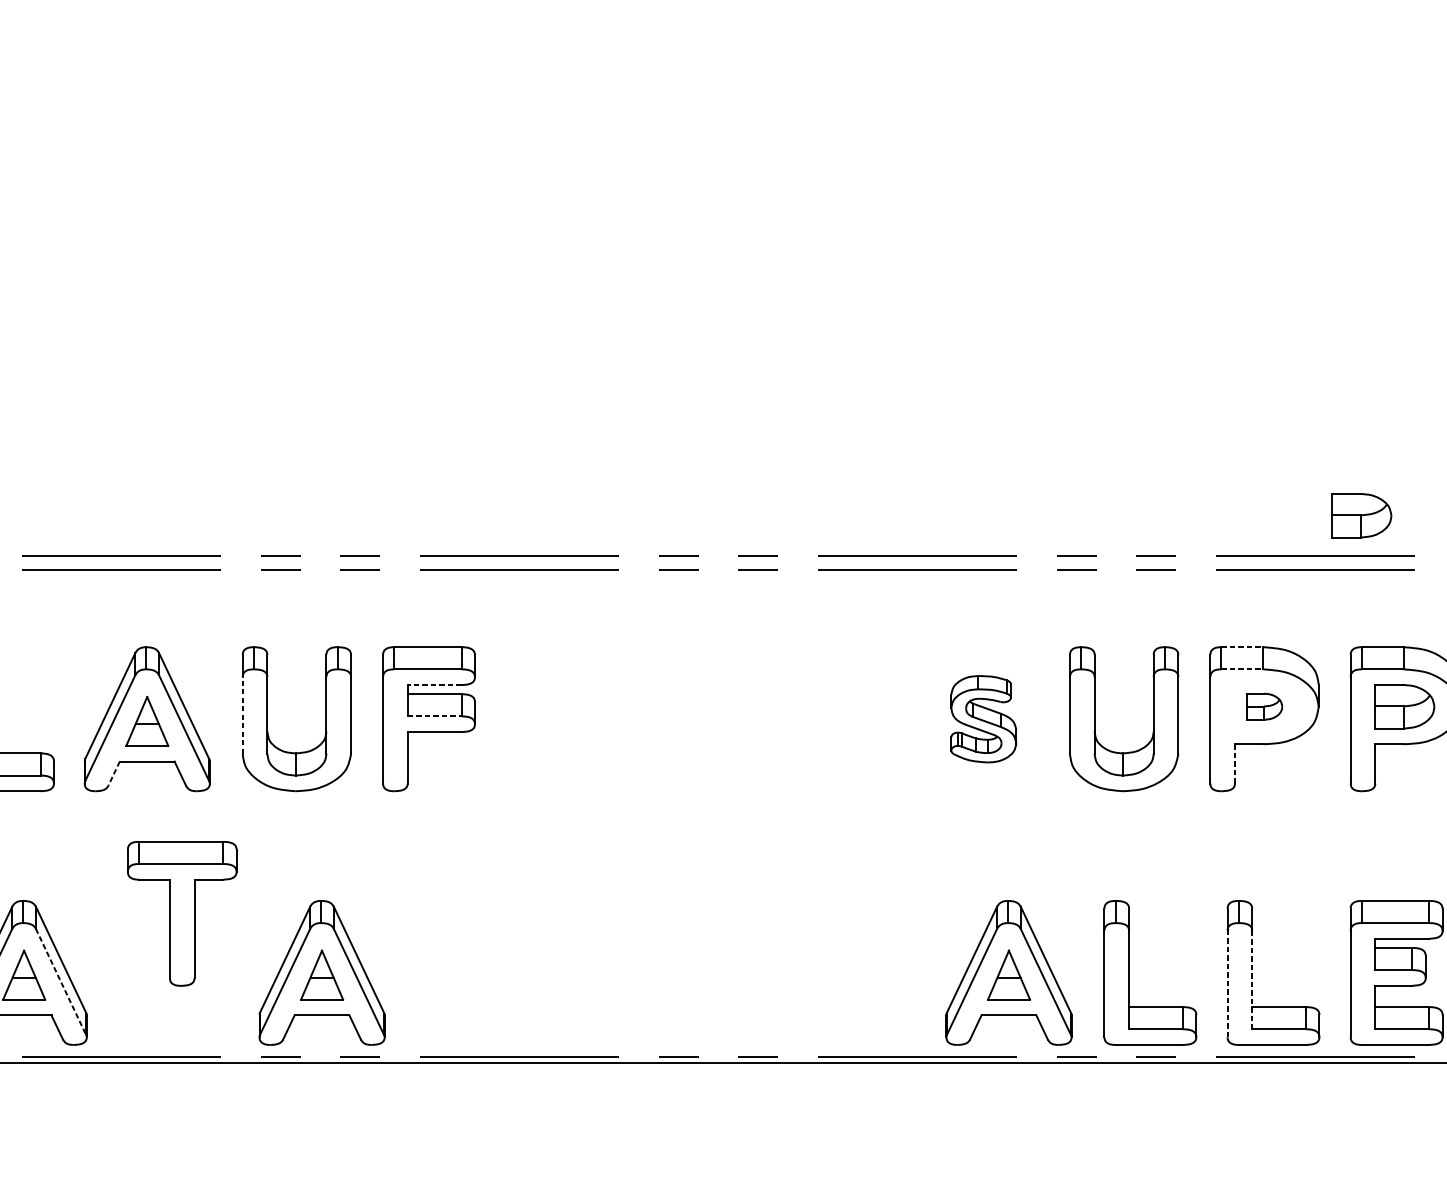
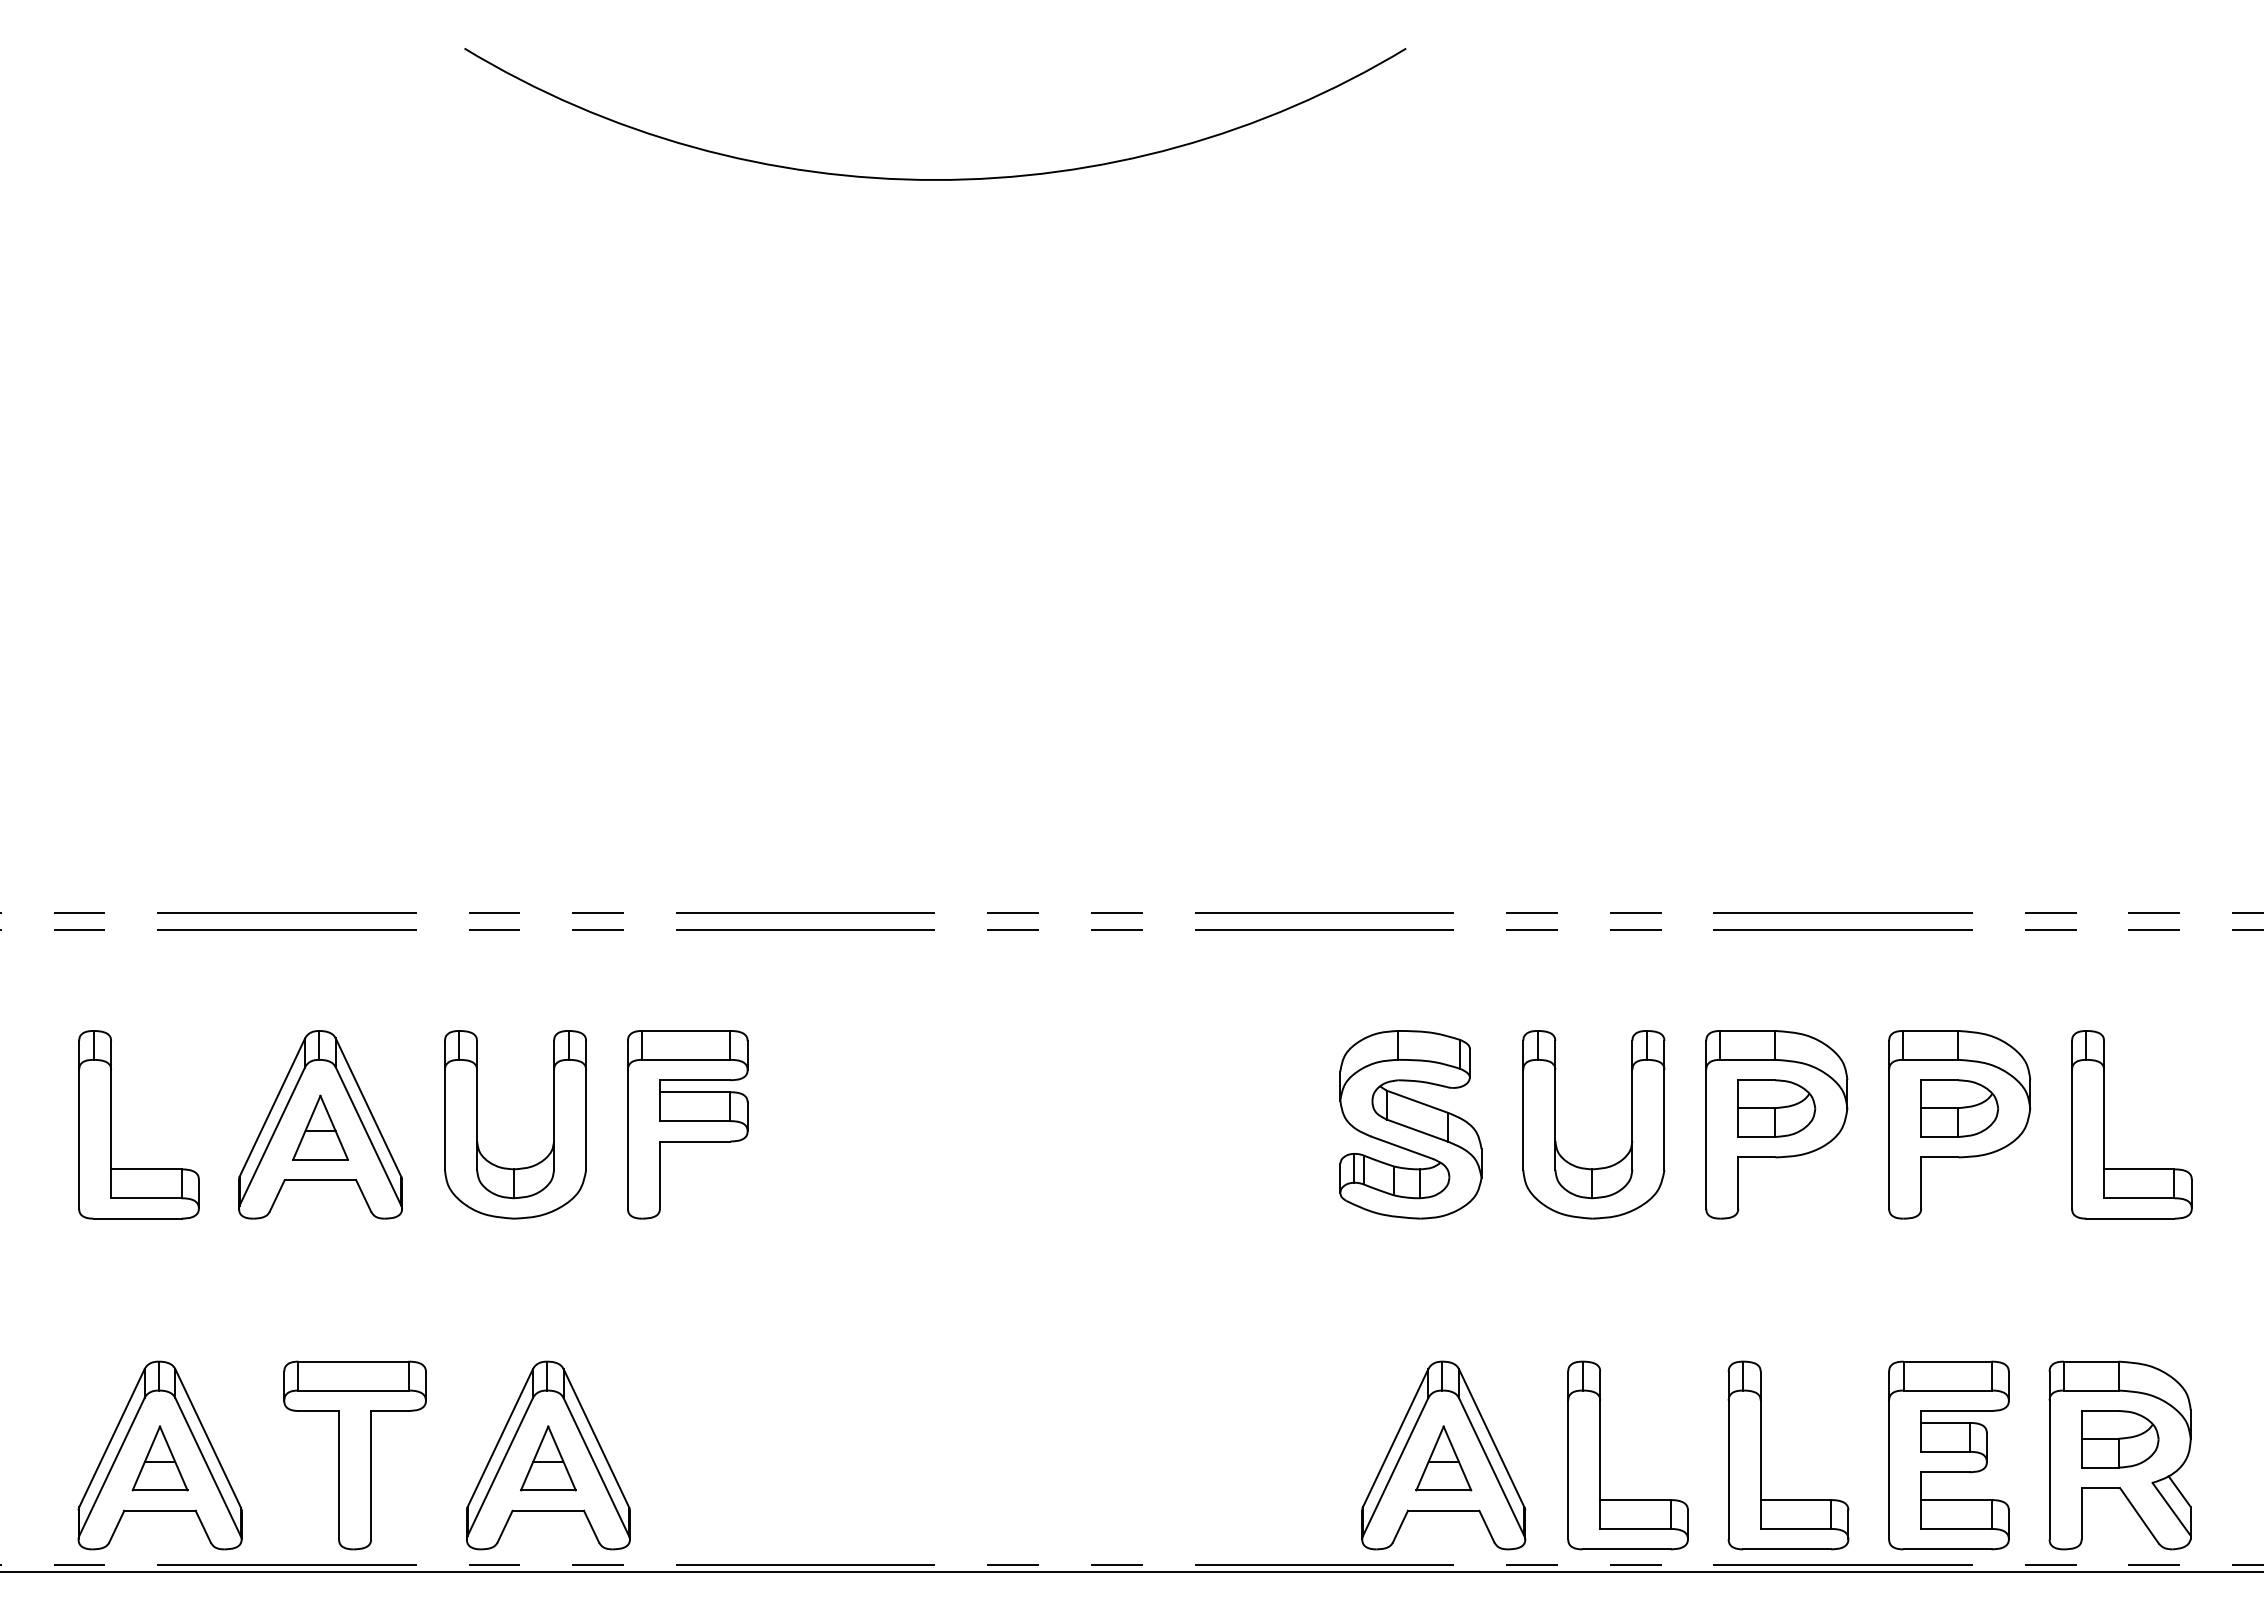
part: (1361, 515) -> (1903, 859), removed
line: (1242, 646) -> (1748, 1030), dashed -> solid
line: (1242, 669) -> (1748, 1059), dashed -> solid
line: (434, 685) -> (694, 1080), dashed -> solid
part: (1264, 706) -> (1776, 1108), size x1.67
line: (242, 715) -> (444, 1119), dashed -> solid
line: (434, 716) -> (695, 1121), dashed -> solid
part: (983, 718) -> (1410, 1124), size x1.67
line: (1235, 764) -> (1738, 1183), dashed -> solid
line: (114, 774) -> (277, 1196), dashed -> solid
part: (181, 913) -> (354, 1455), moved
line: (1252, 980) -> (1760, 1465), dashed -> solid
line: (61, 982) -> (208, 1467), dashed -> solid
line: (1227, 983) -> (1728, 1469), dashed -> solid

